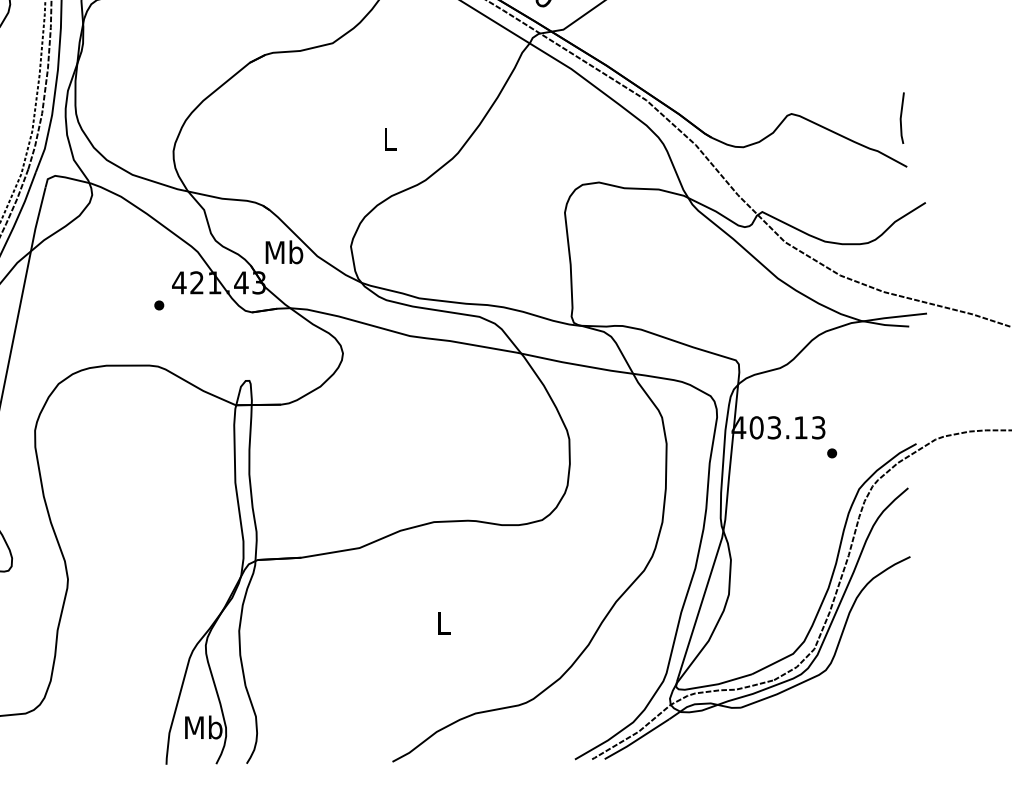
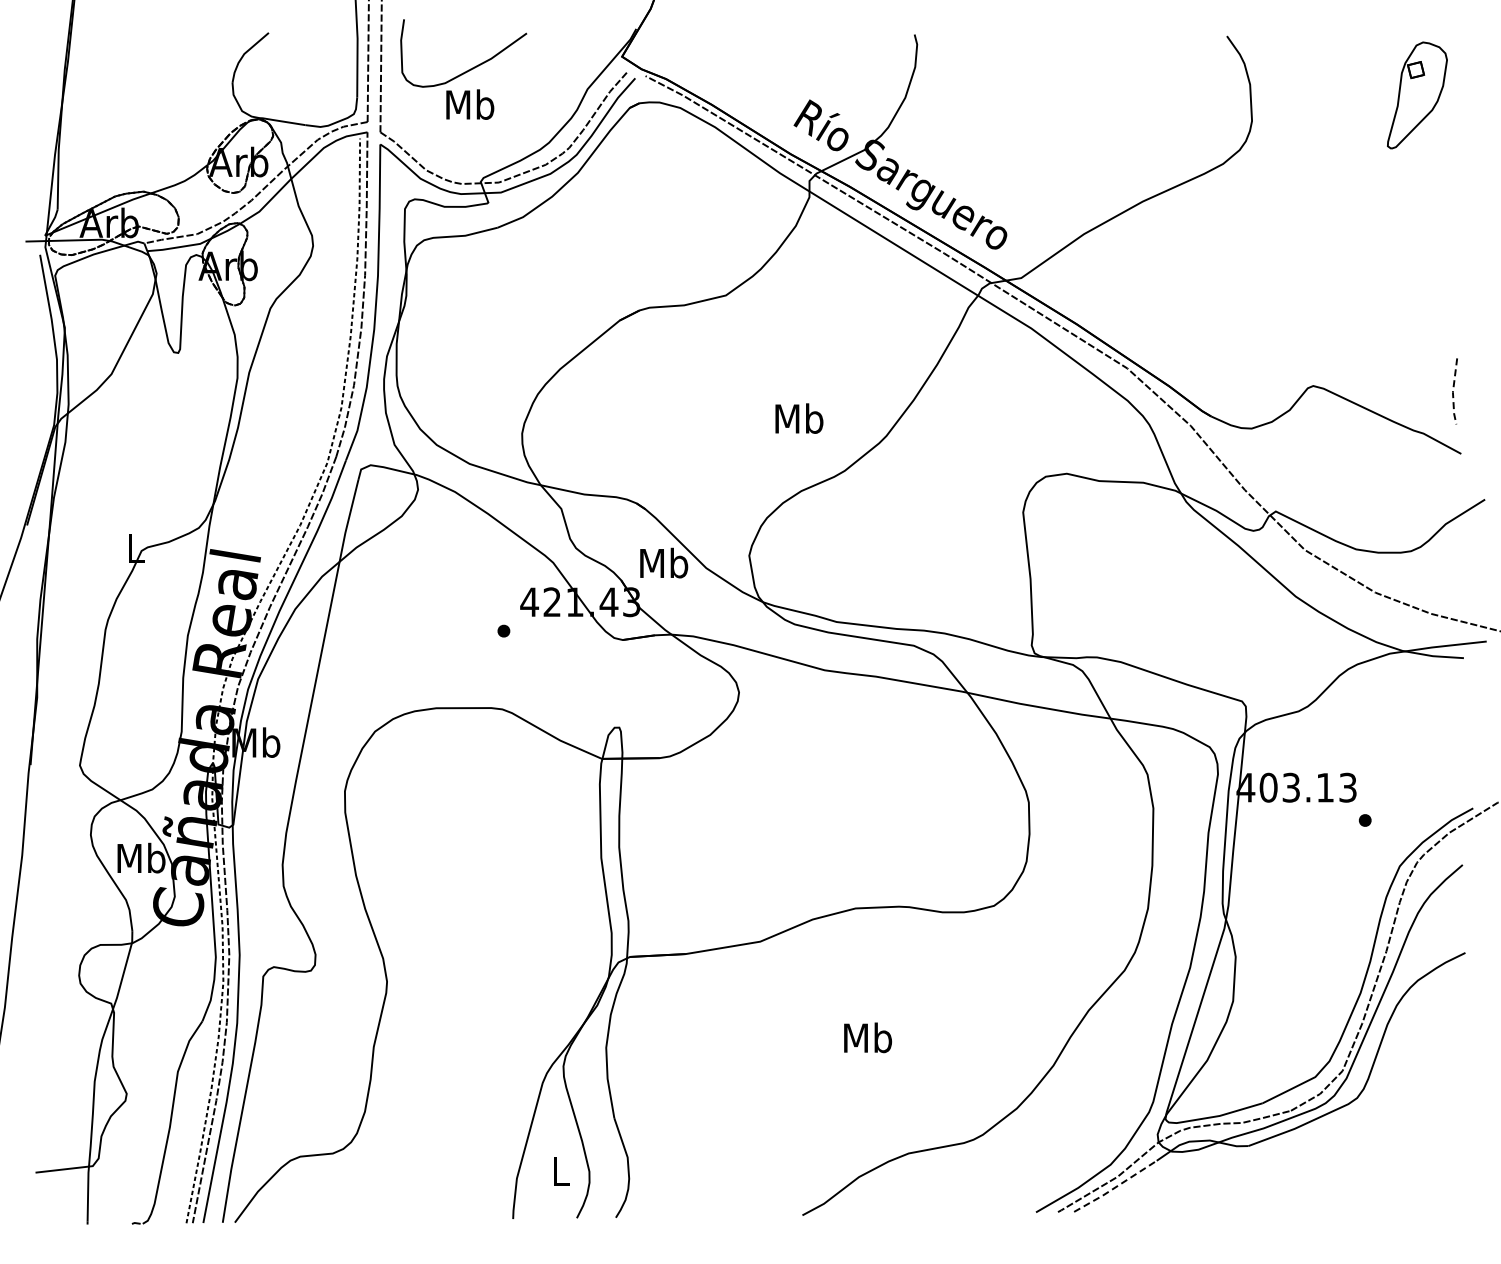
line: (900, 119) -> (1452, 392), solid -> dashed
text: (390, 139) -> (799, 418), L -> Mb
text: (444, 622) -> (868, 1037), L -> Mb
text: (203, 727) -> (560, 1171), Mb -> L
line: (637, 740) -> (1115, 1187), solid -> dashed

